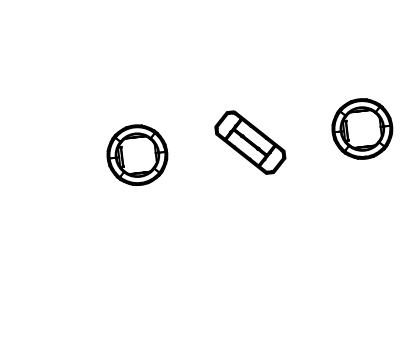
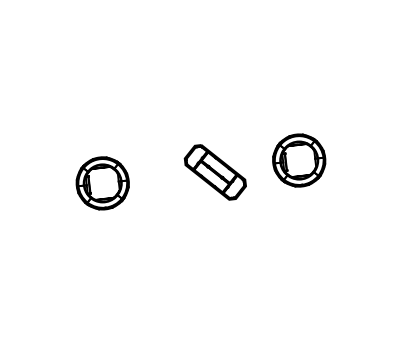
part: (249, 142) -> (214, 172), moved

